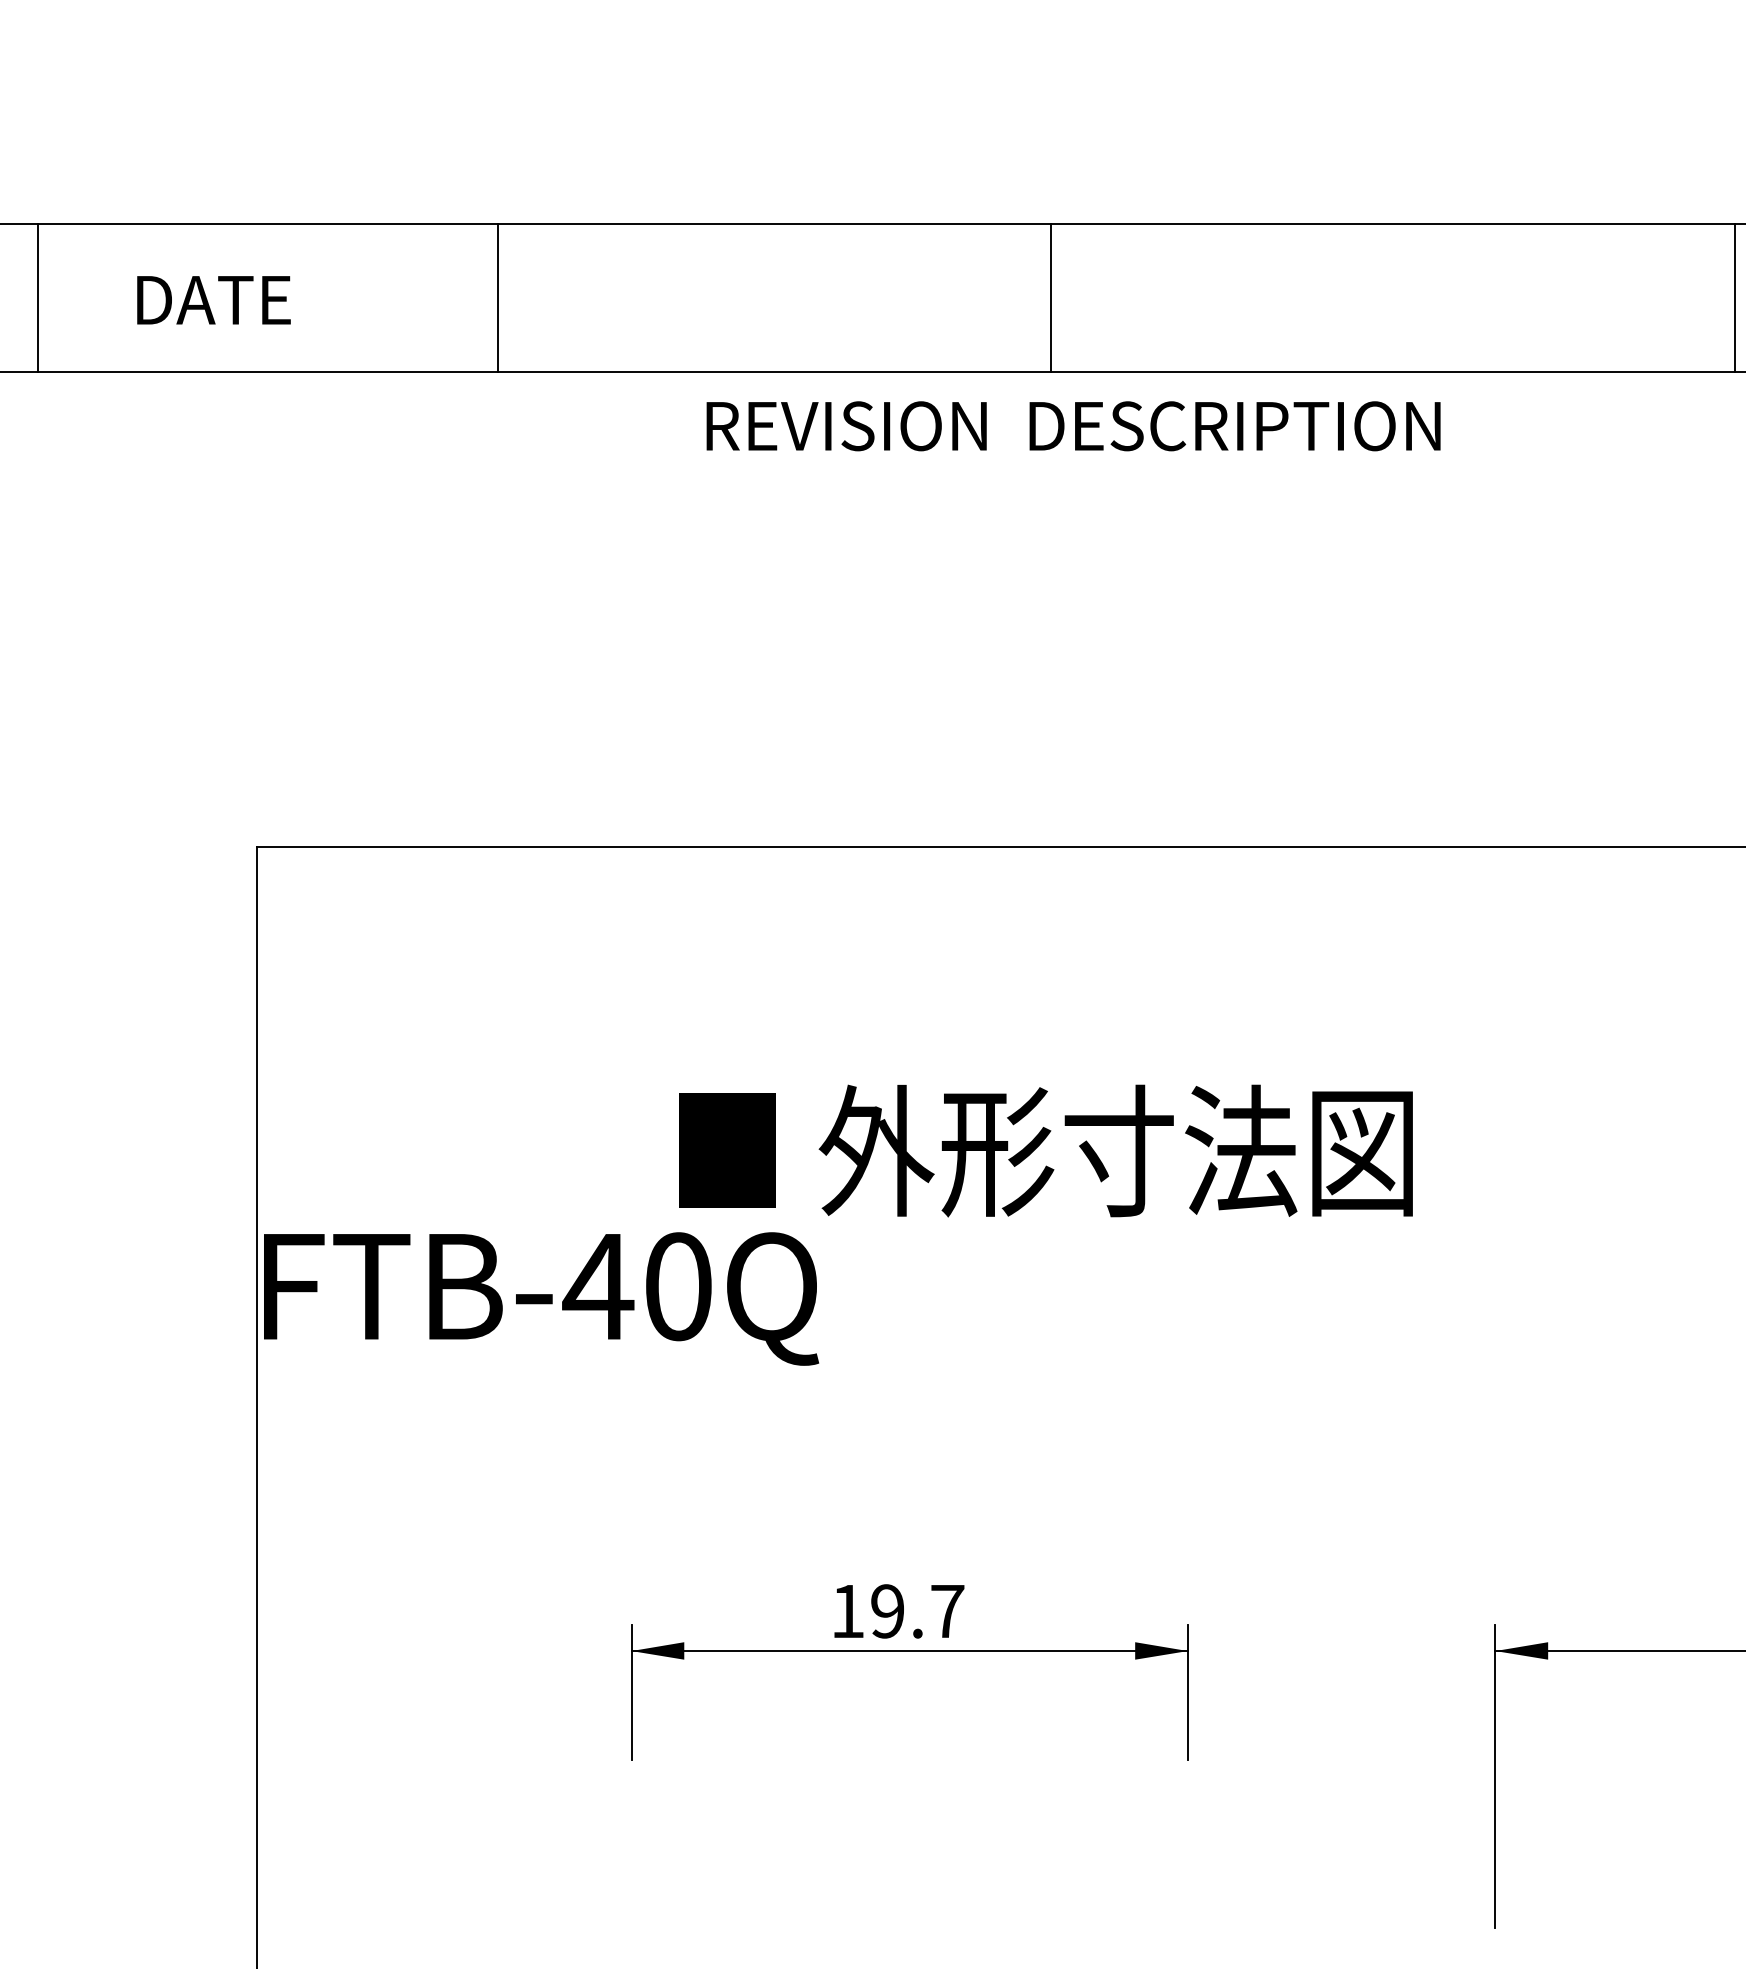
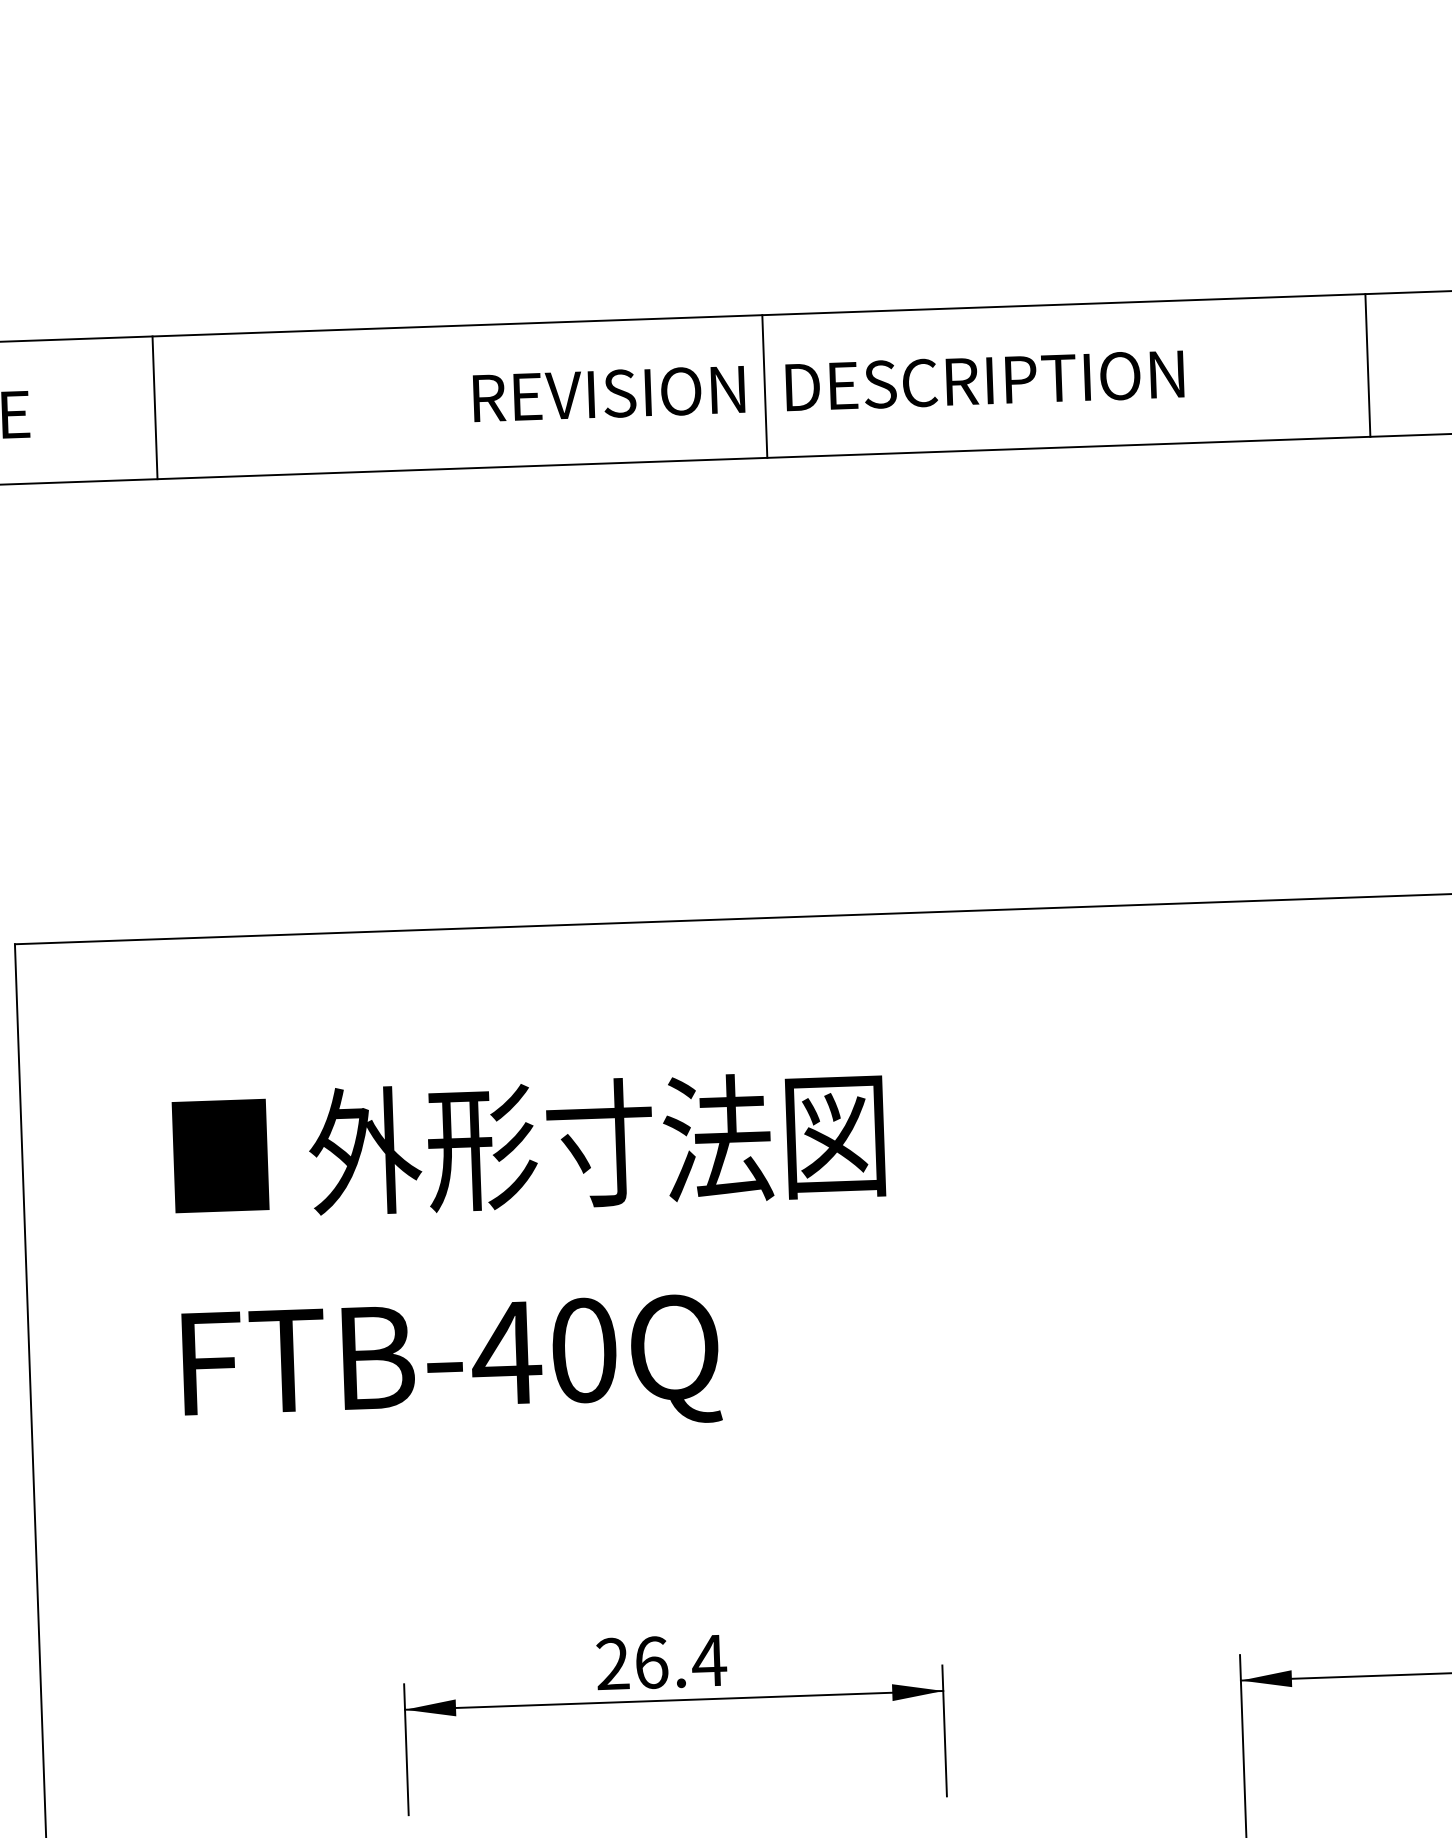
line: (498, 297) -> (155, 407), moved
line: (1734, 297) -> (1367, 364), moved
text: (1073, 426) -> (828, 386), moved
text: (1045, 1150) -> (528, 1144), moved
text: (541, 1298) -> (452, 1366), moved
text: (898, 1611) -> (661, 1662), 19.7 -> 26.4

